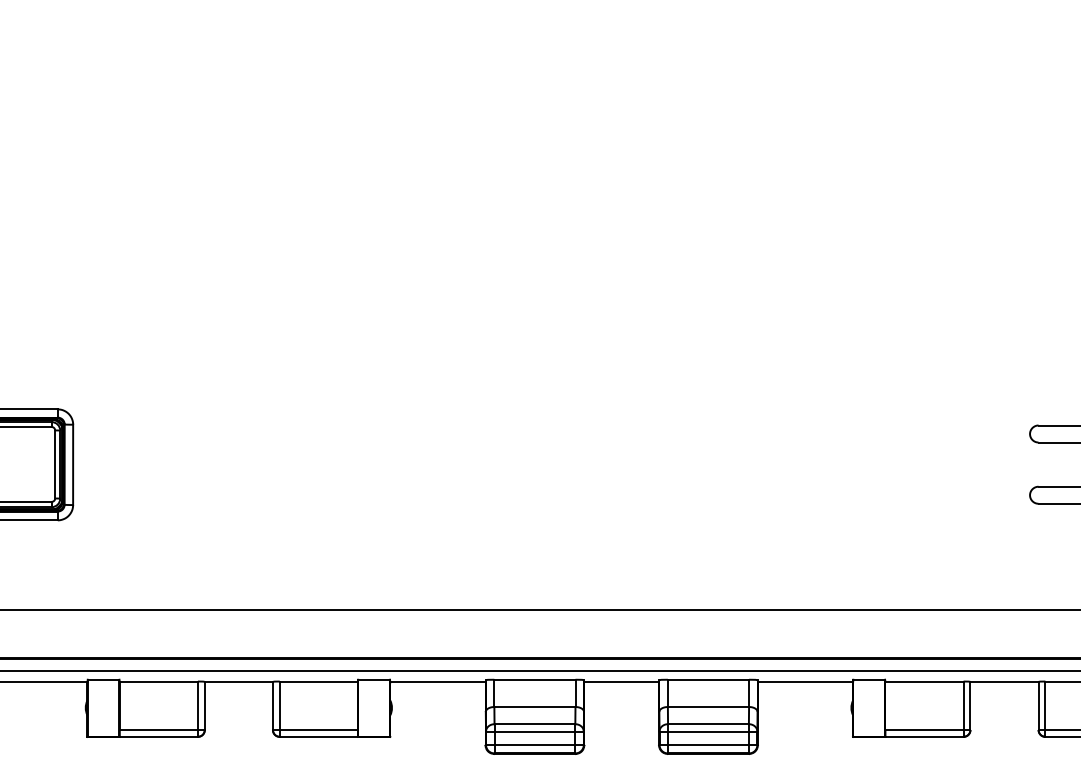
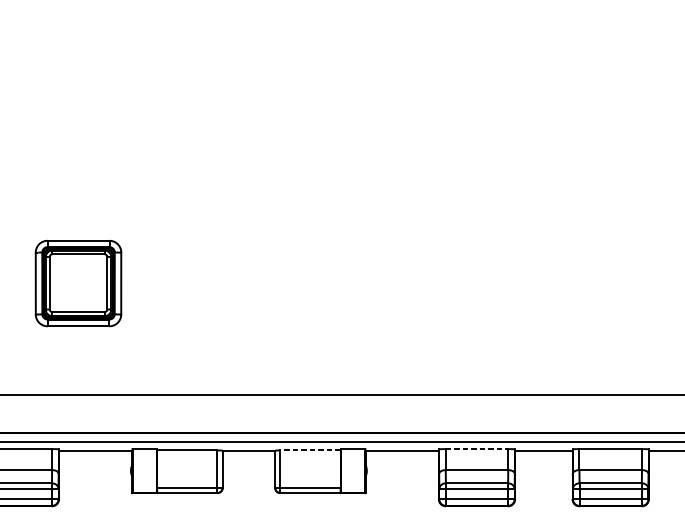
line: (534, 679) -> (476, 448), solid -> dashed
line: (318, 681) -> (310, 450), solid -> dashed

